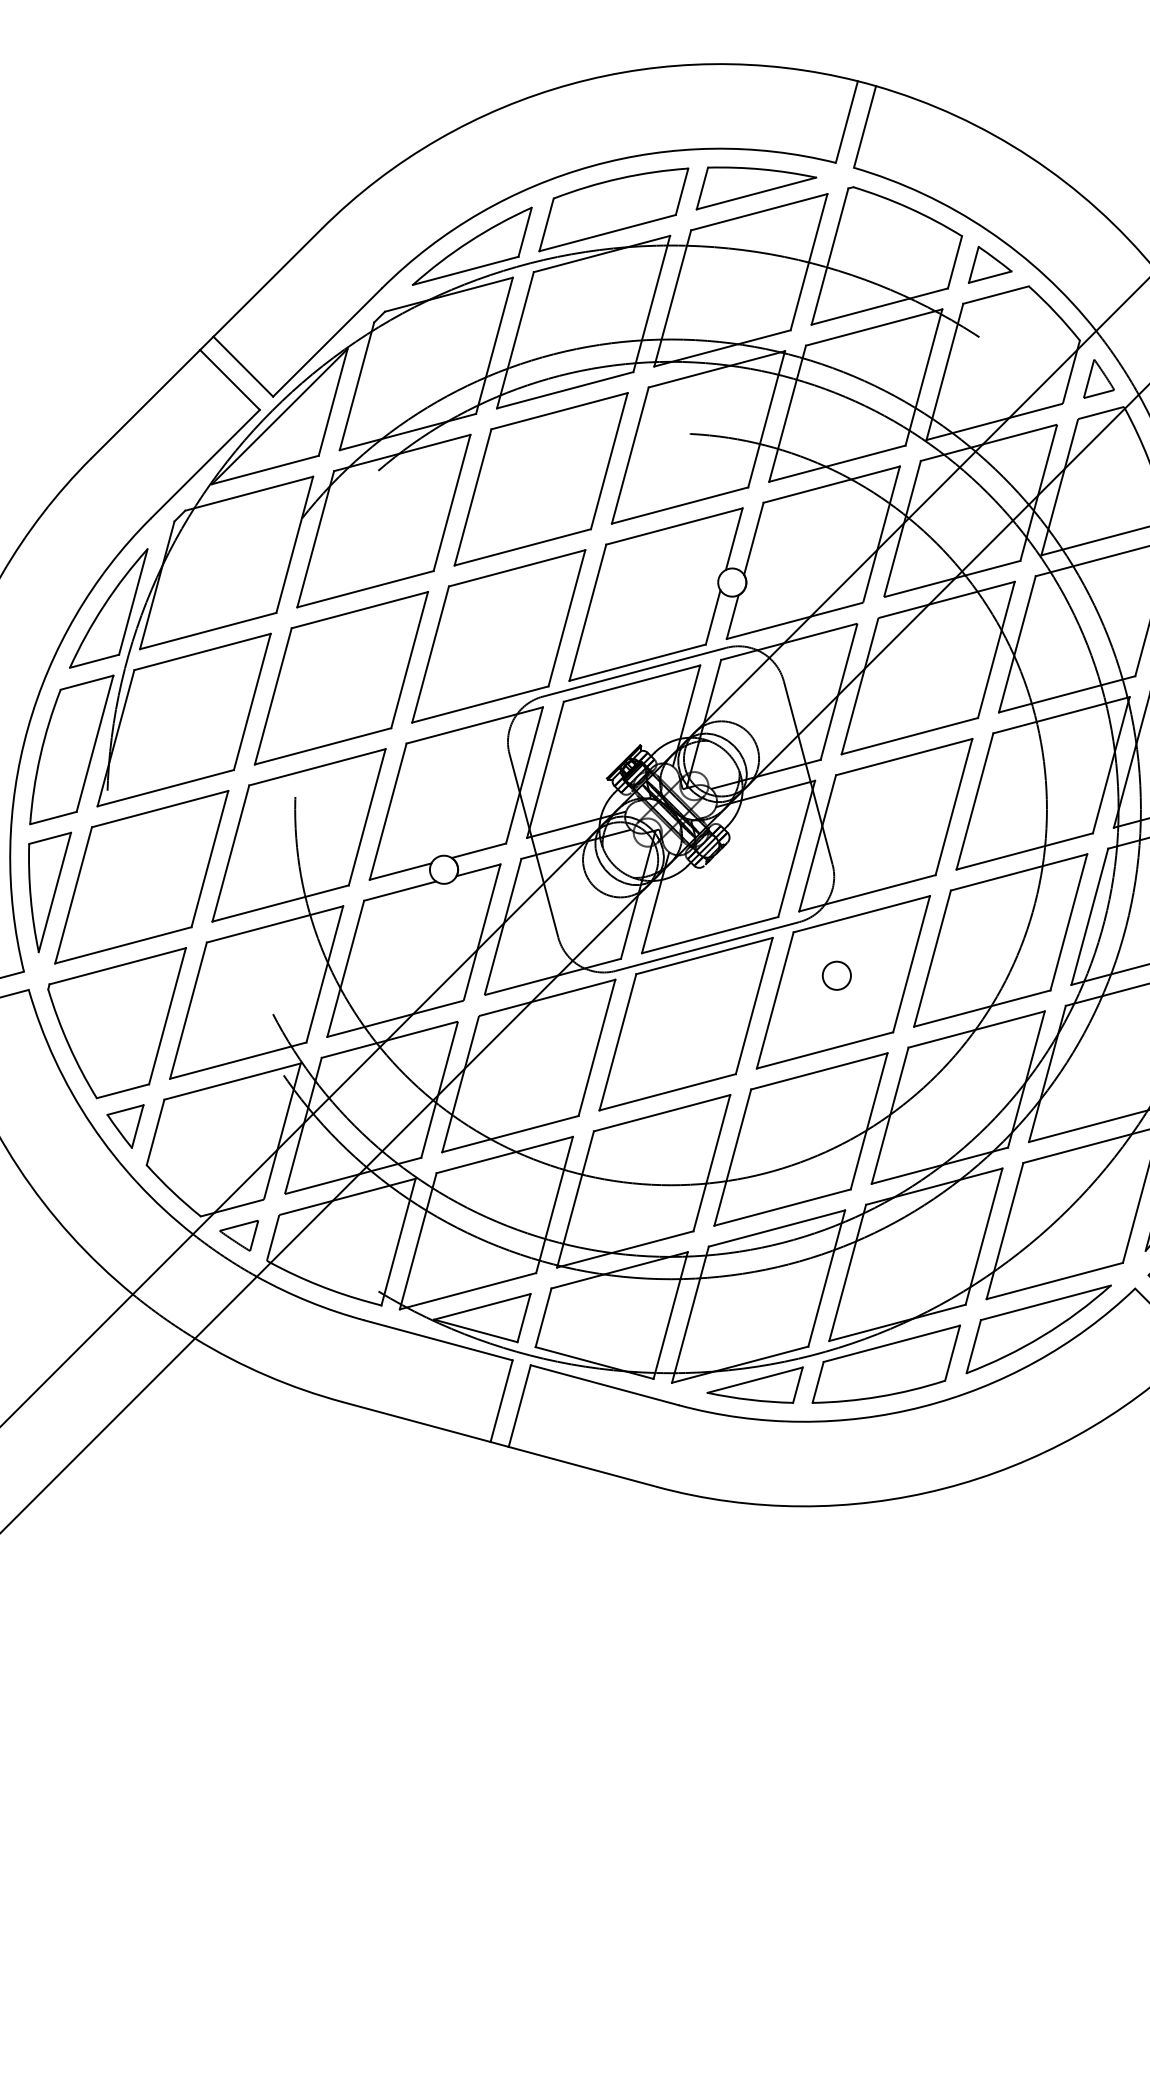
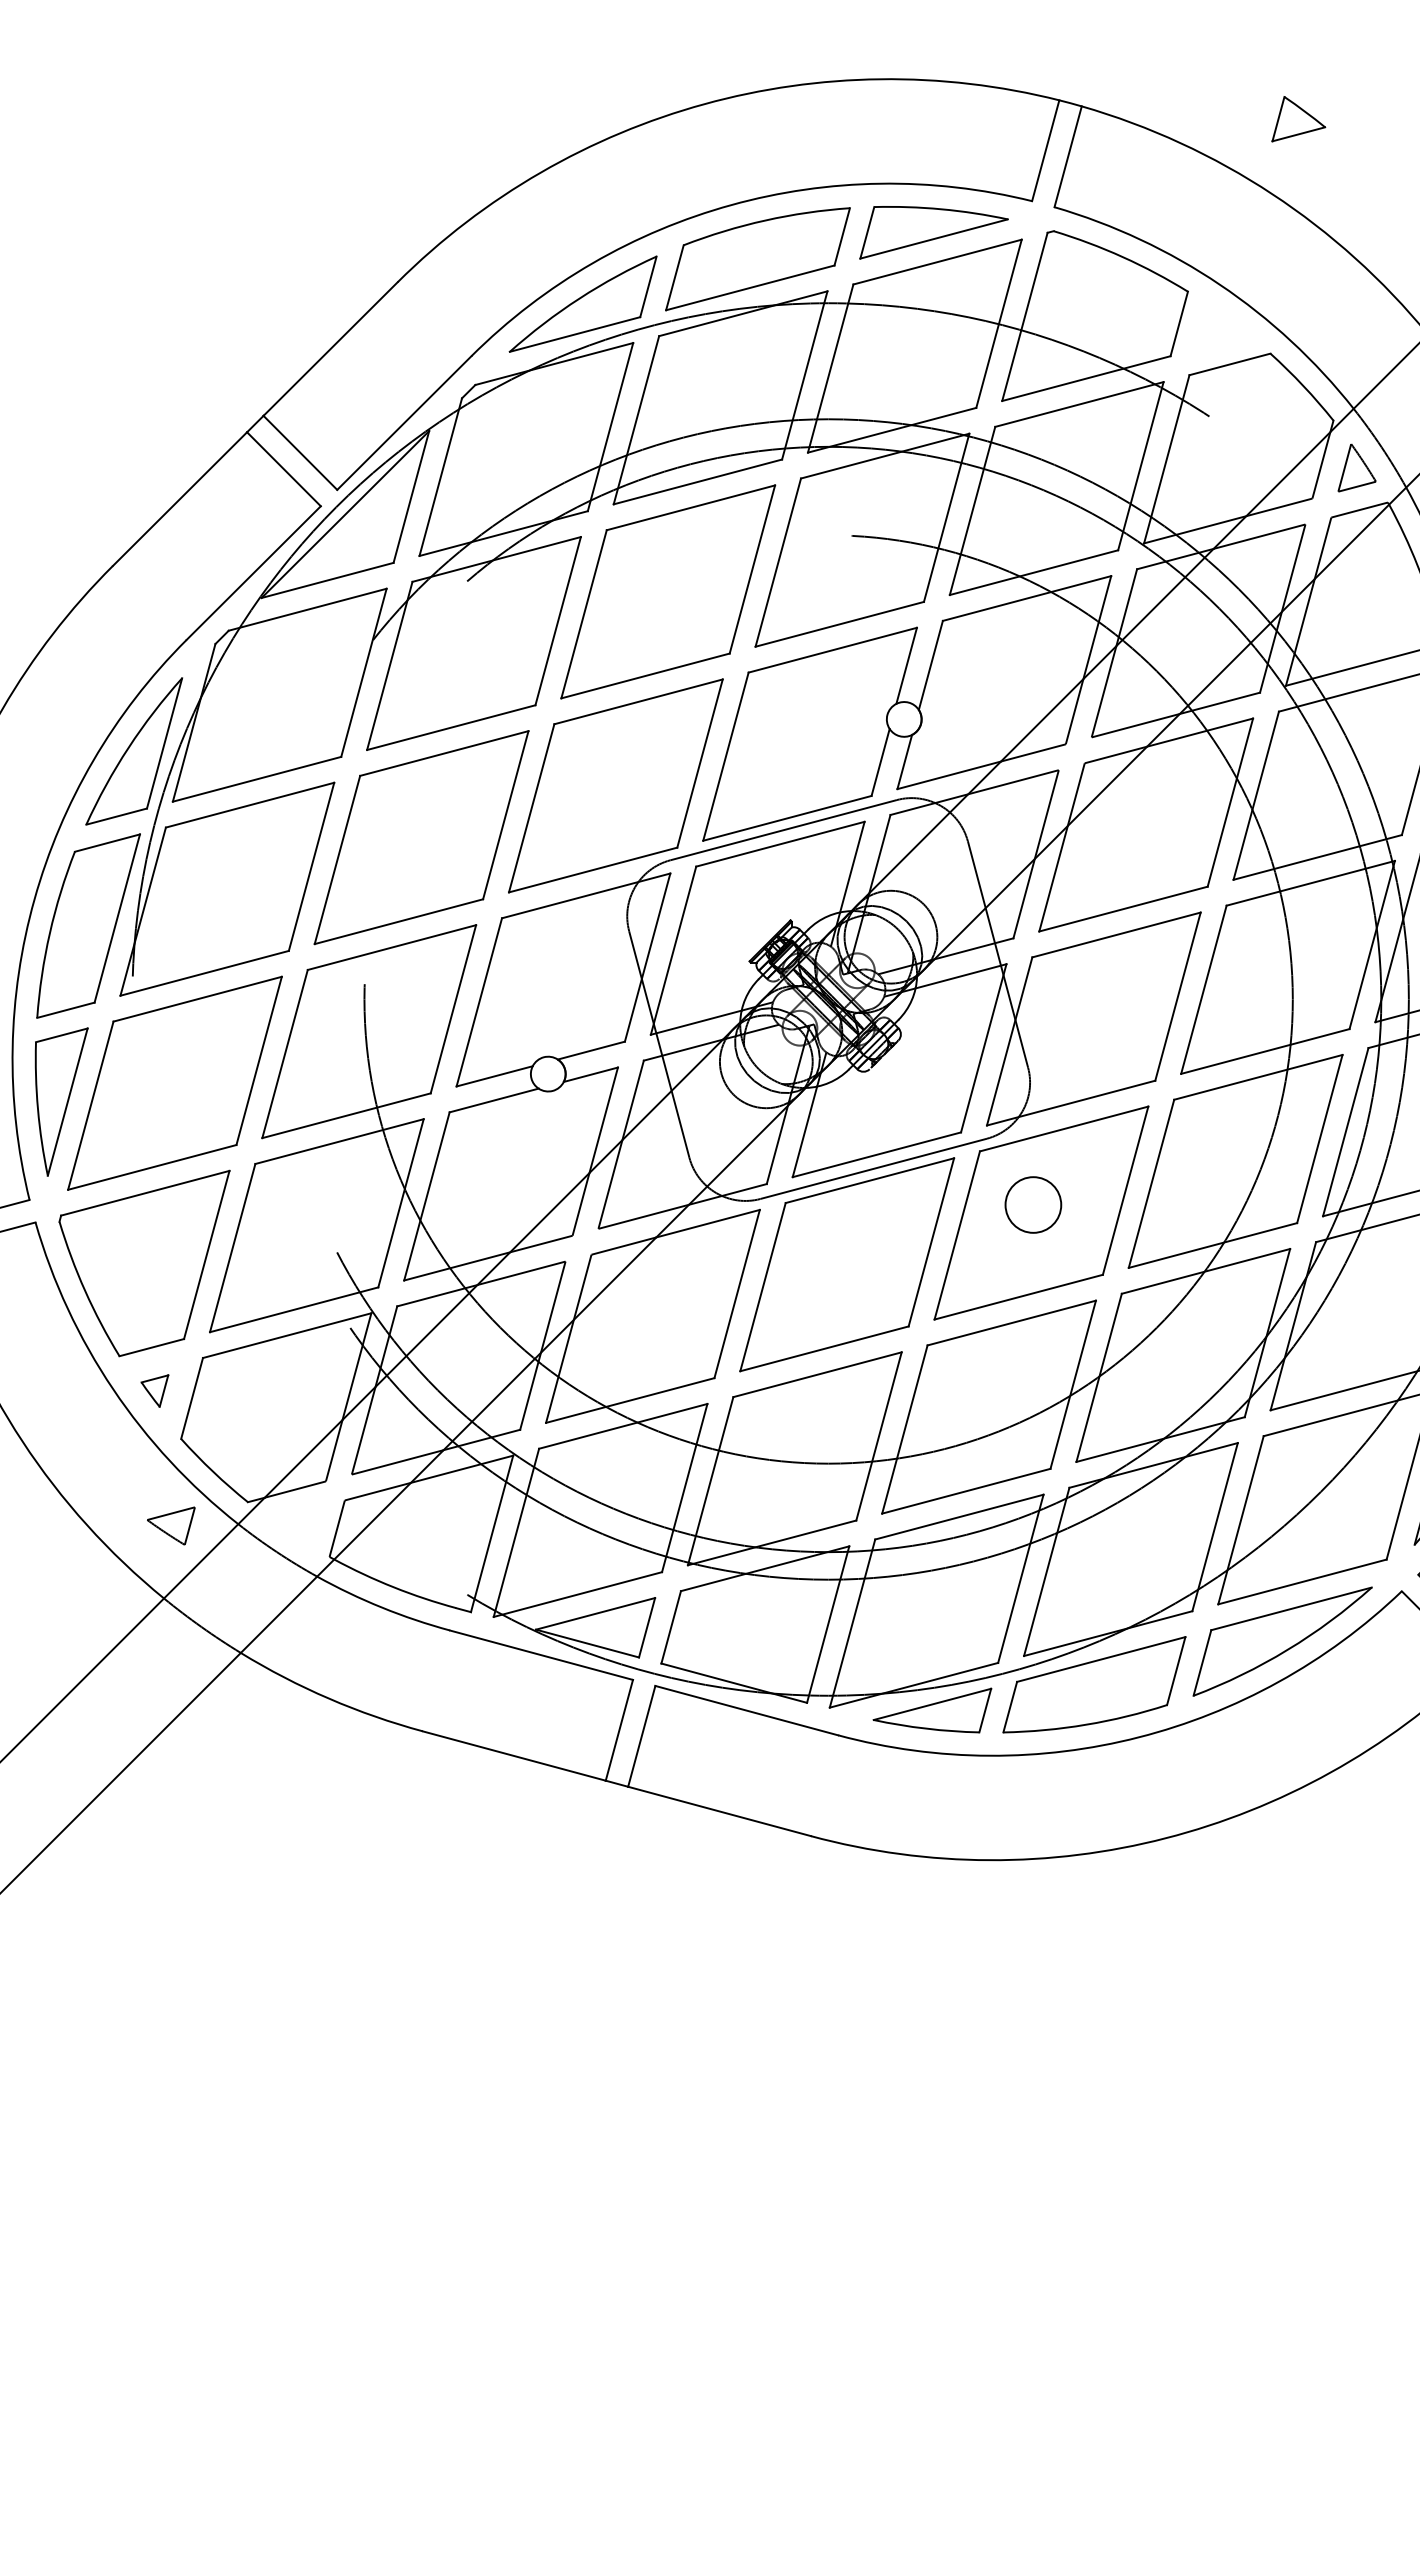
part: (990, 265) -> (1298, 119), moved
circle: (836, 975) -> (1033, 1204), size x1.6
part: (125, 1126) -> (154, 1390), size x0.6
part: (239, 1235) -> (171, 1525), moved

